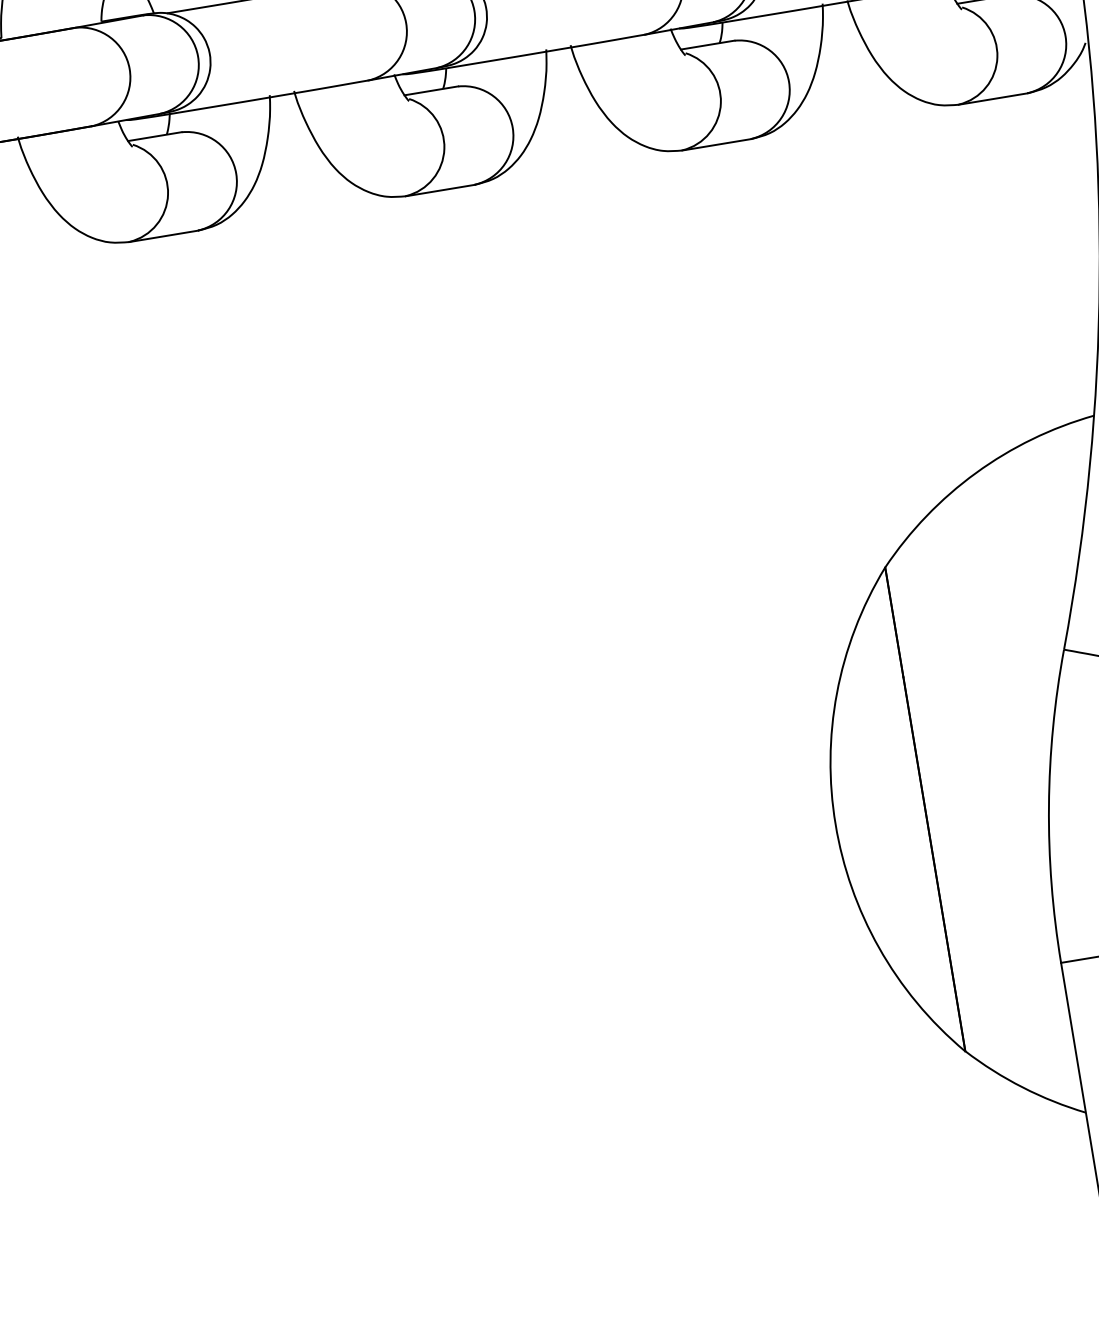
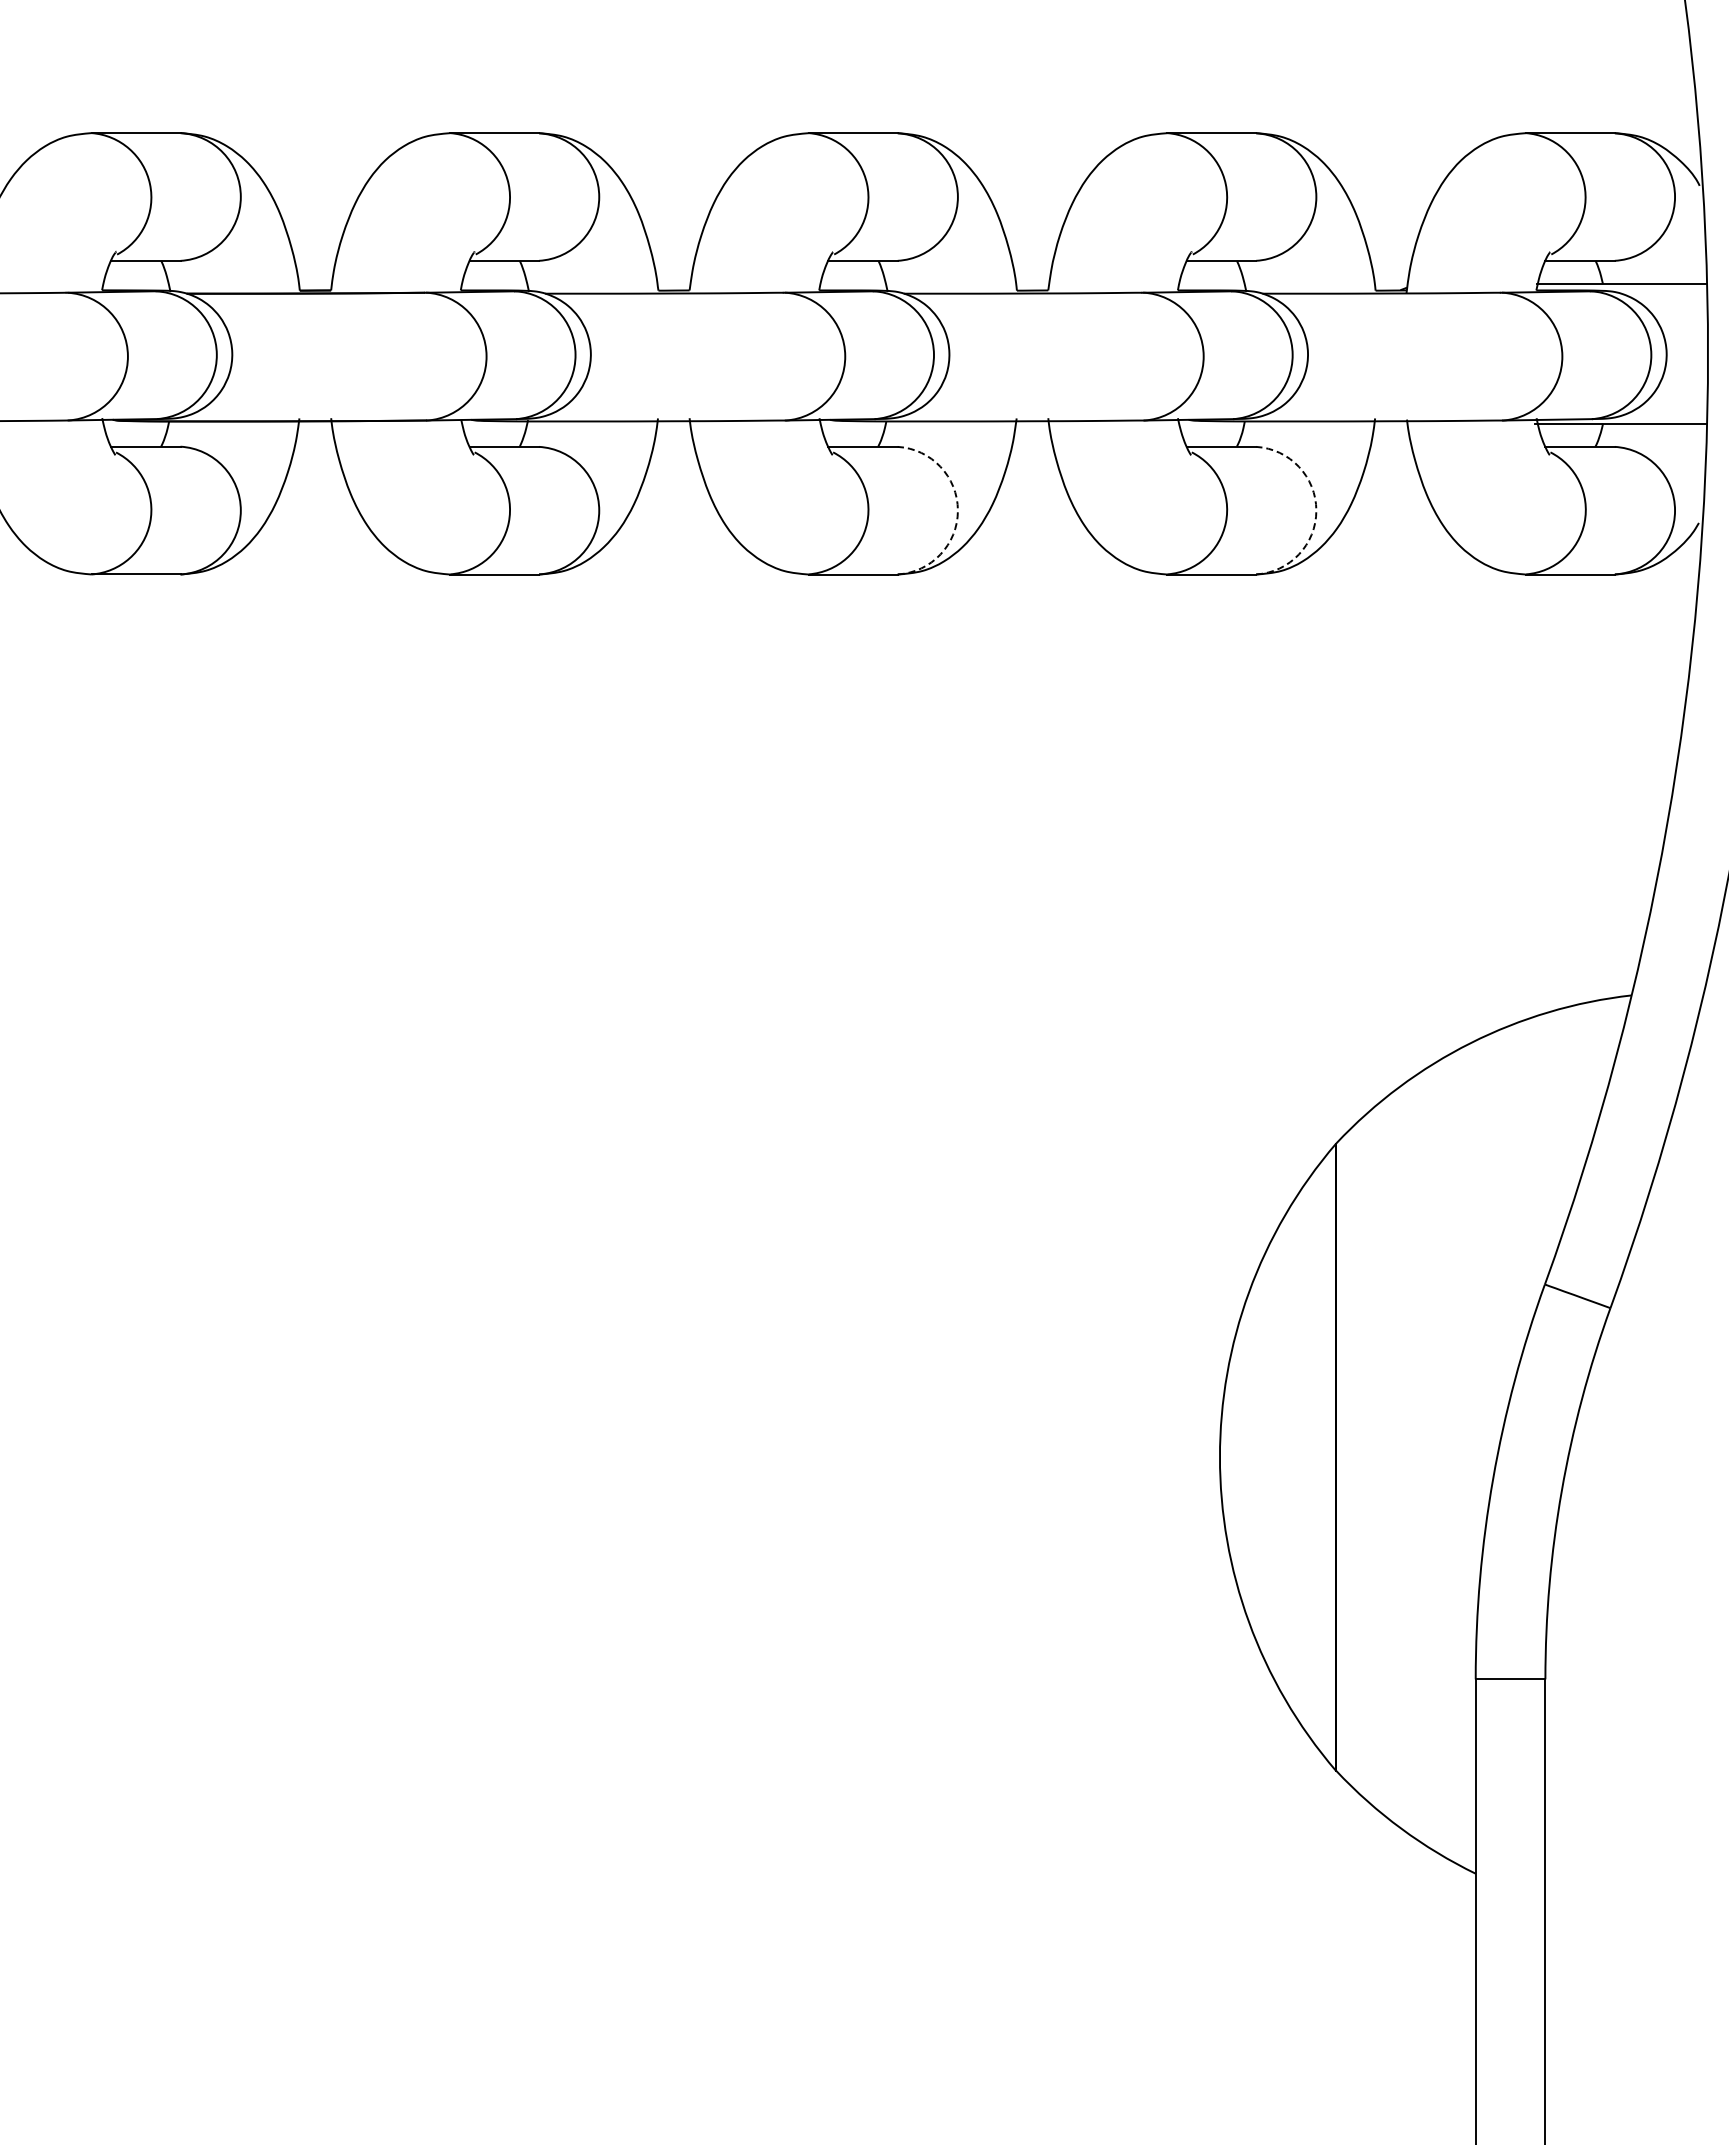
arc: (789, 82) -> (1316, 510), solid -> dashed
arc: (512, 127) -> (957, 510), solid -> dashed

